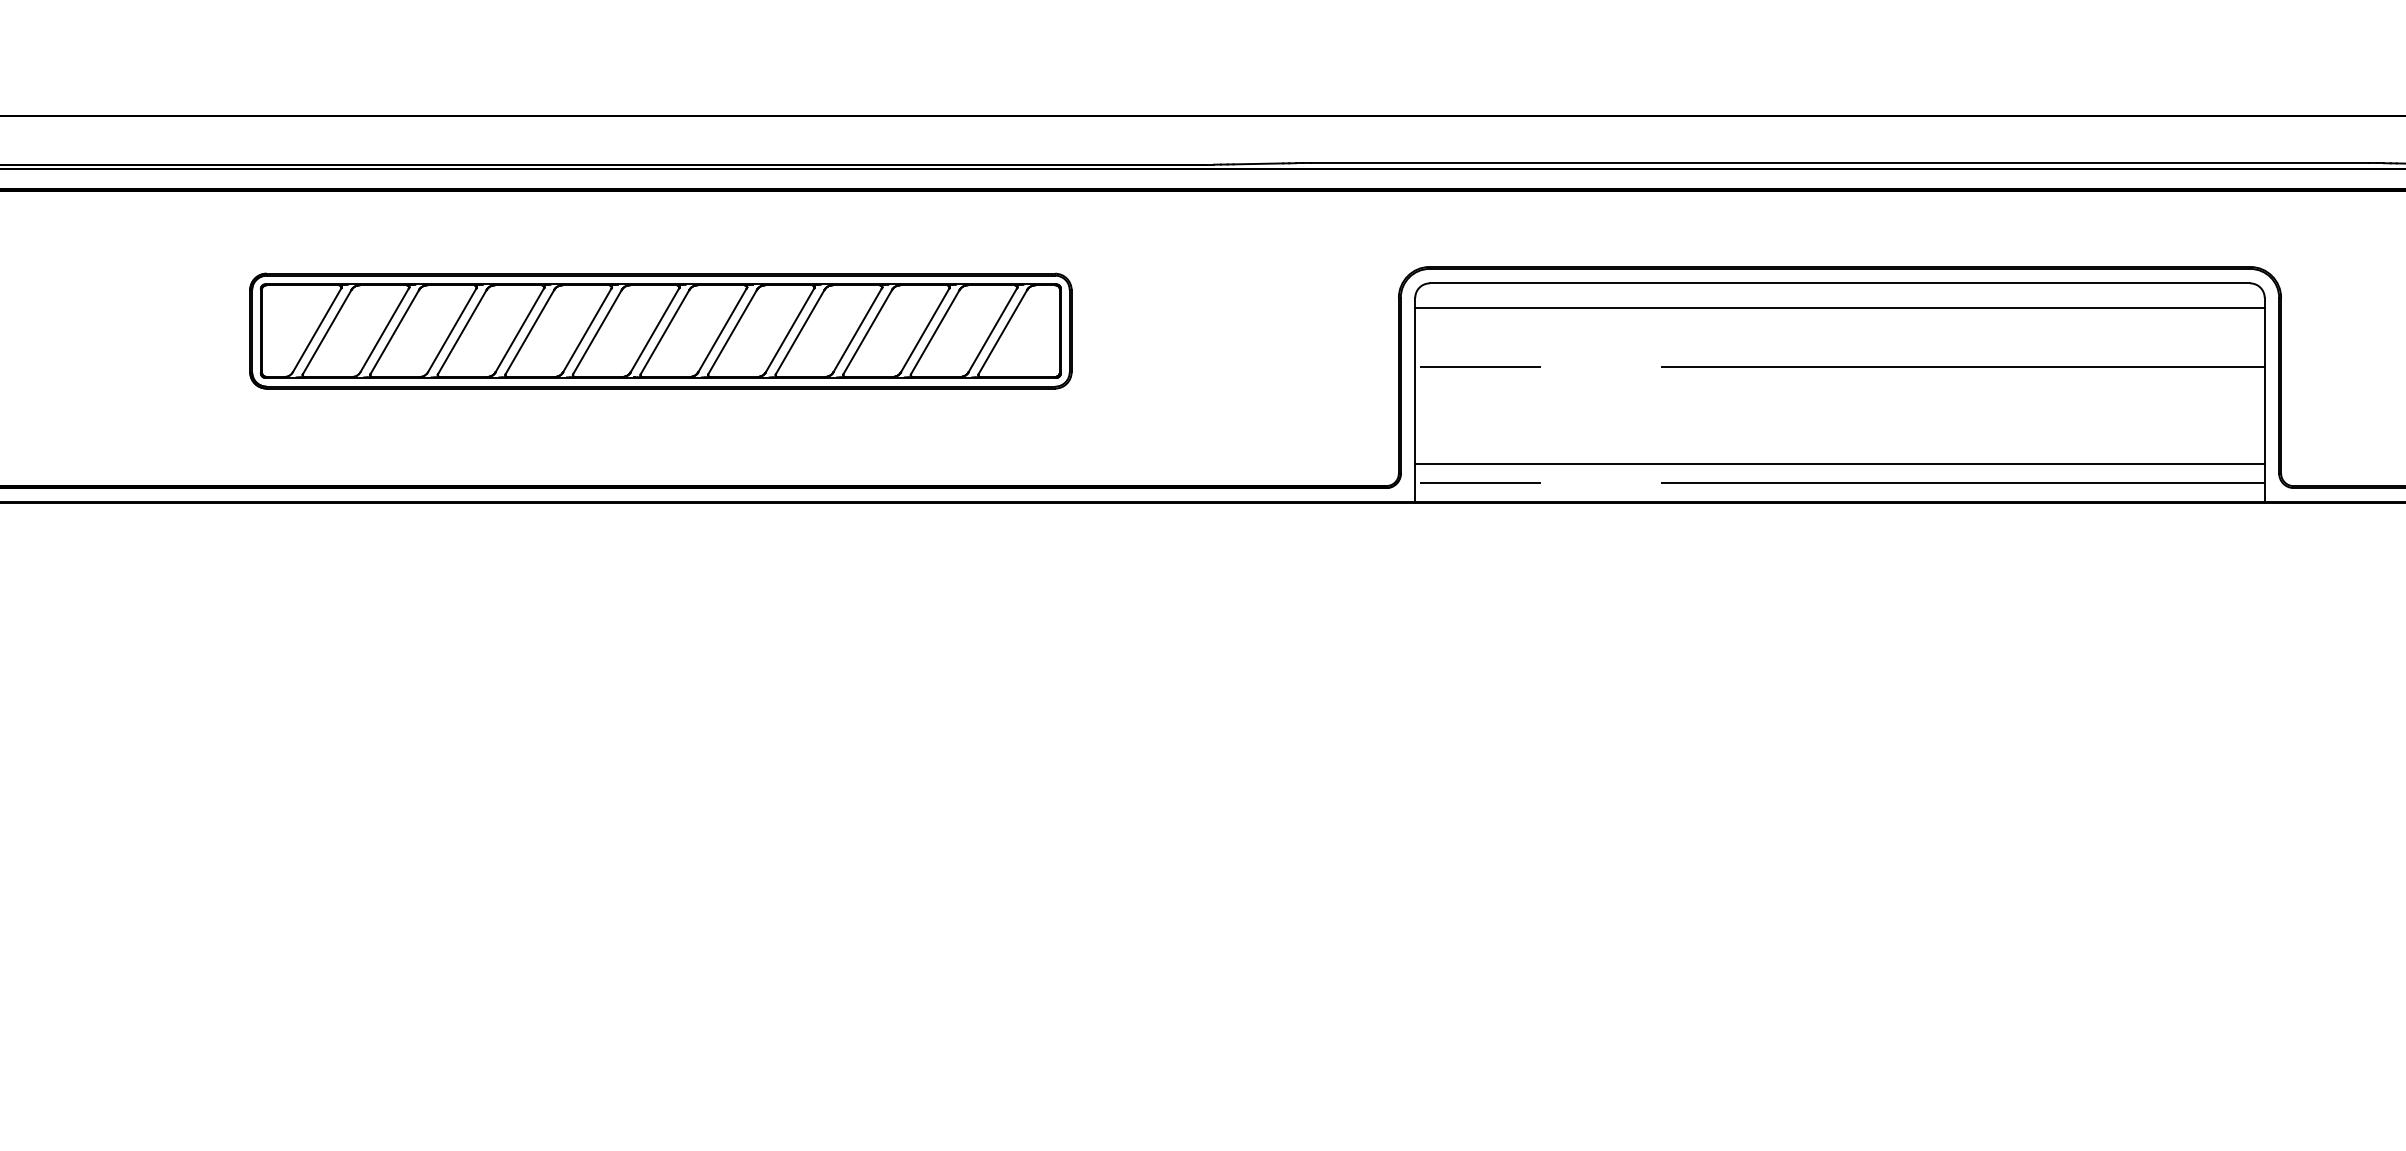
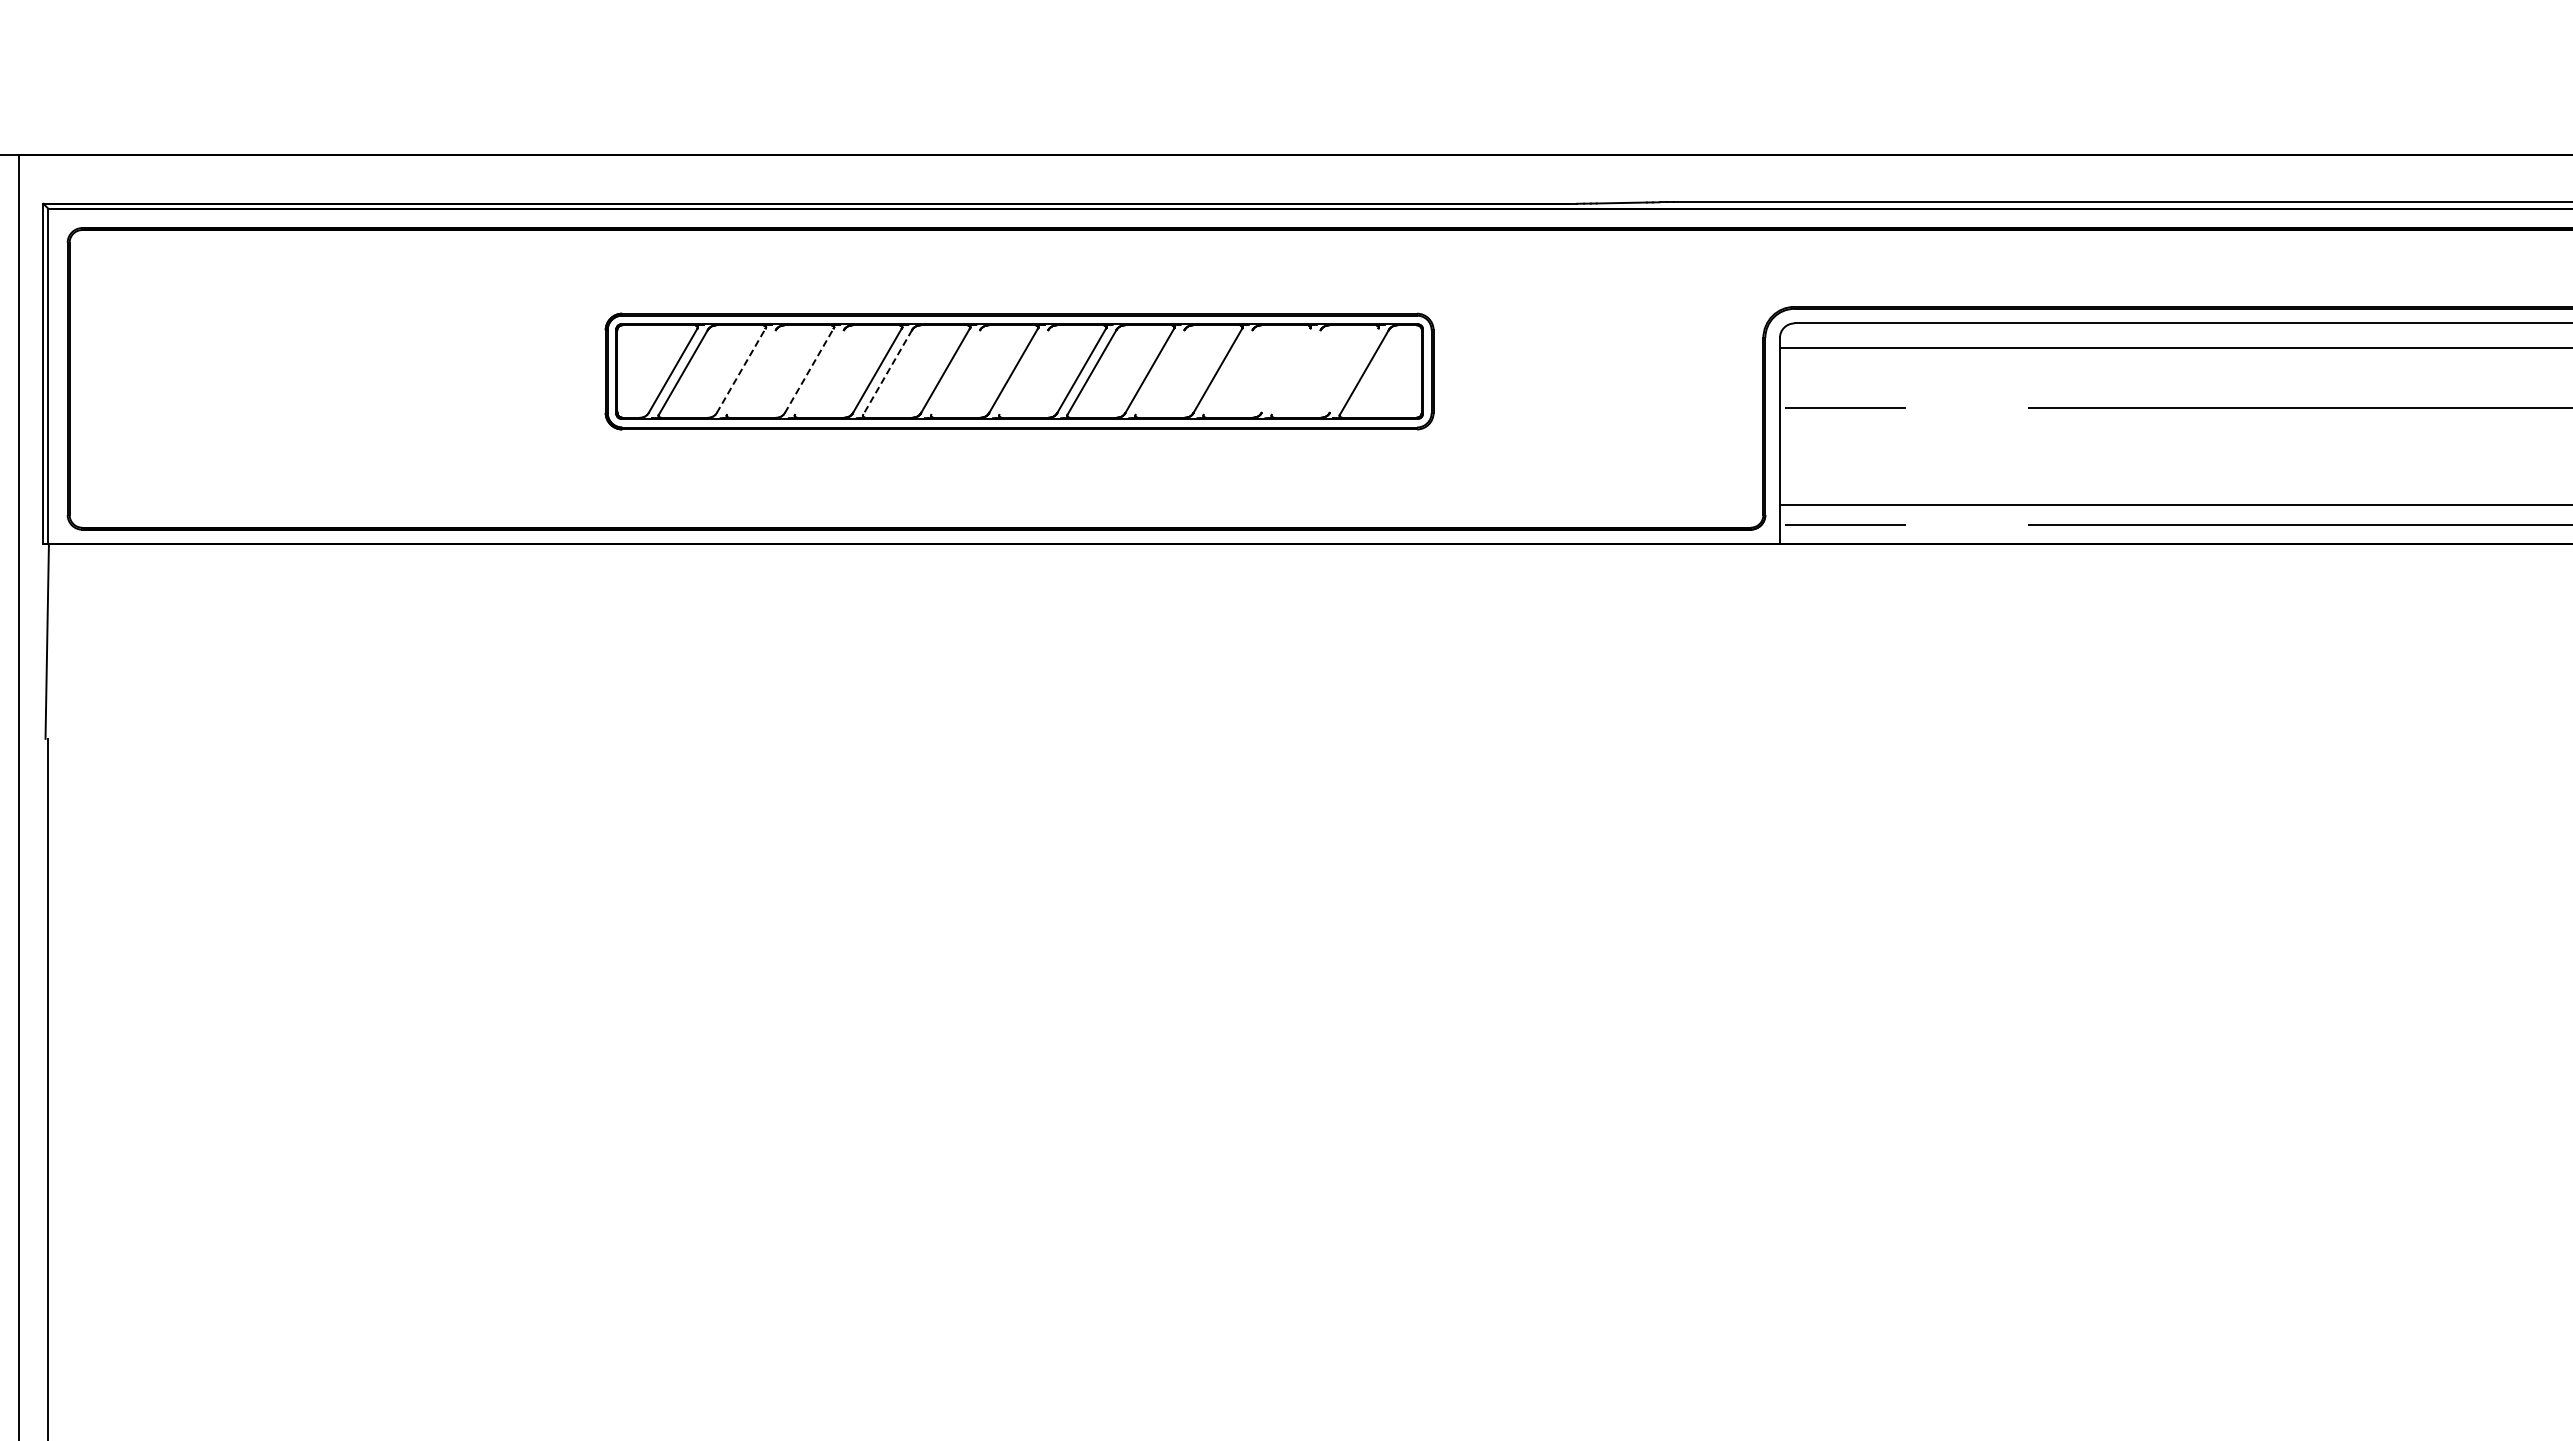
line: (384, 330) -> (741, 370), solid -> dashed
line: (452, 330) -> (809, 370), solid -> dashed
line: (924, 330) -> (1285, 370), removed
line: (992, 330) -> (1353, 370), removed
line: (393, 332) -> (750, 372), removed
line: (462, 332) -> (819, 372), removed
line: (529, 332) -> (887, 372), solid -> dashed
line: (597, 332) -> (955, 372), removed
line: (664, 332) -> (1023, 372), removed
line: (799, 332) -> (1159, 372), removed
line: (867, 332) -> (1227, 372), removed
line: (934, 332) -> (1295, 372), removed

